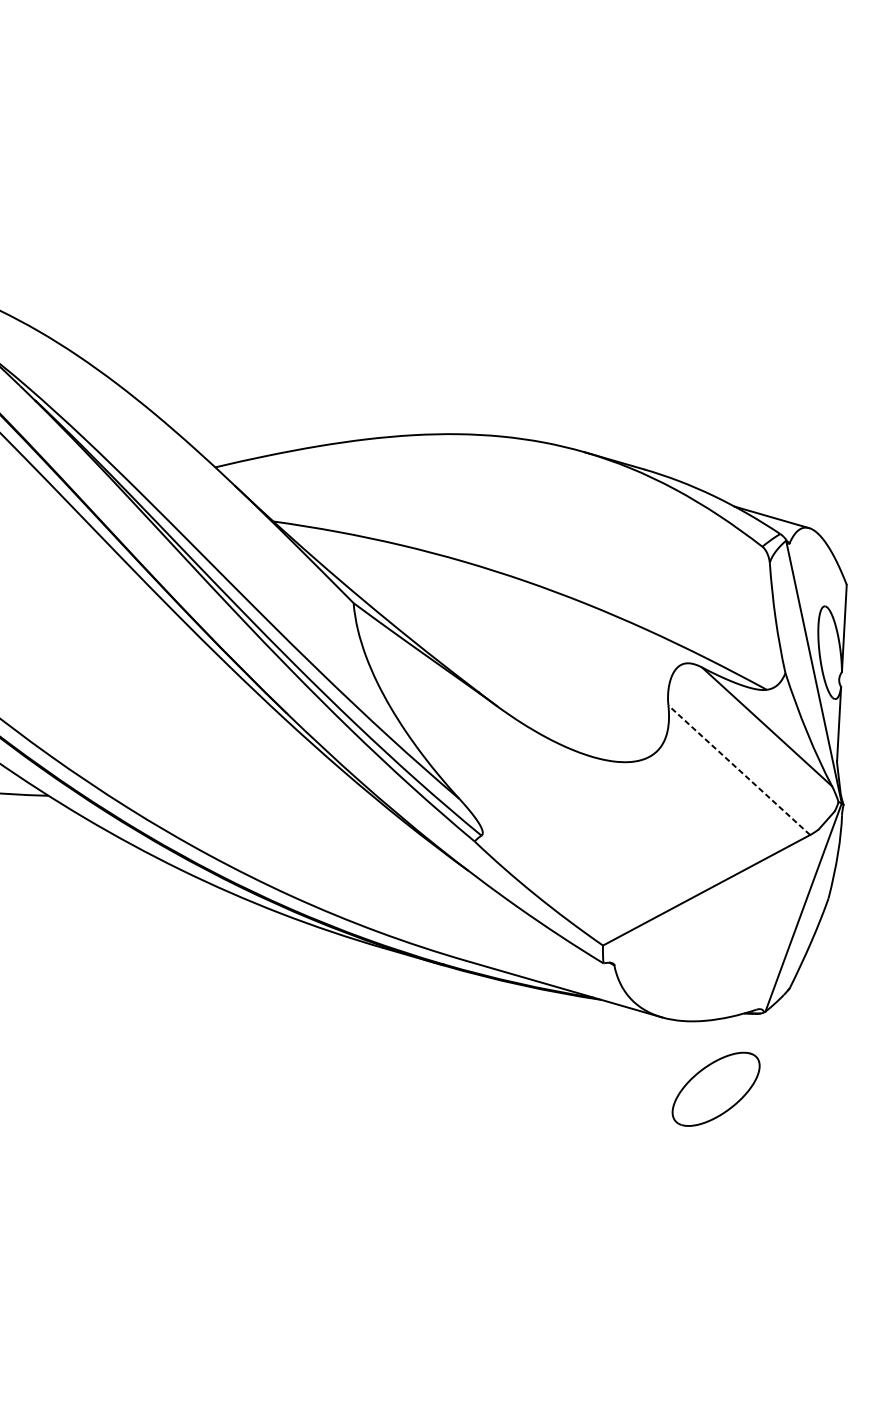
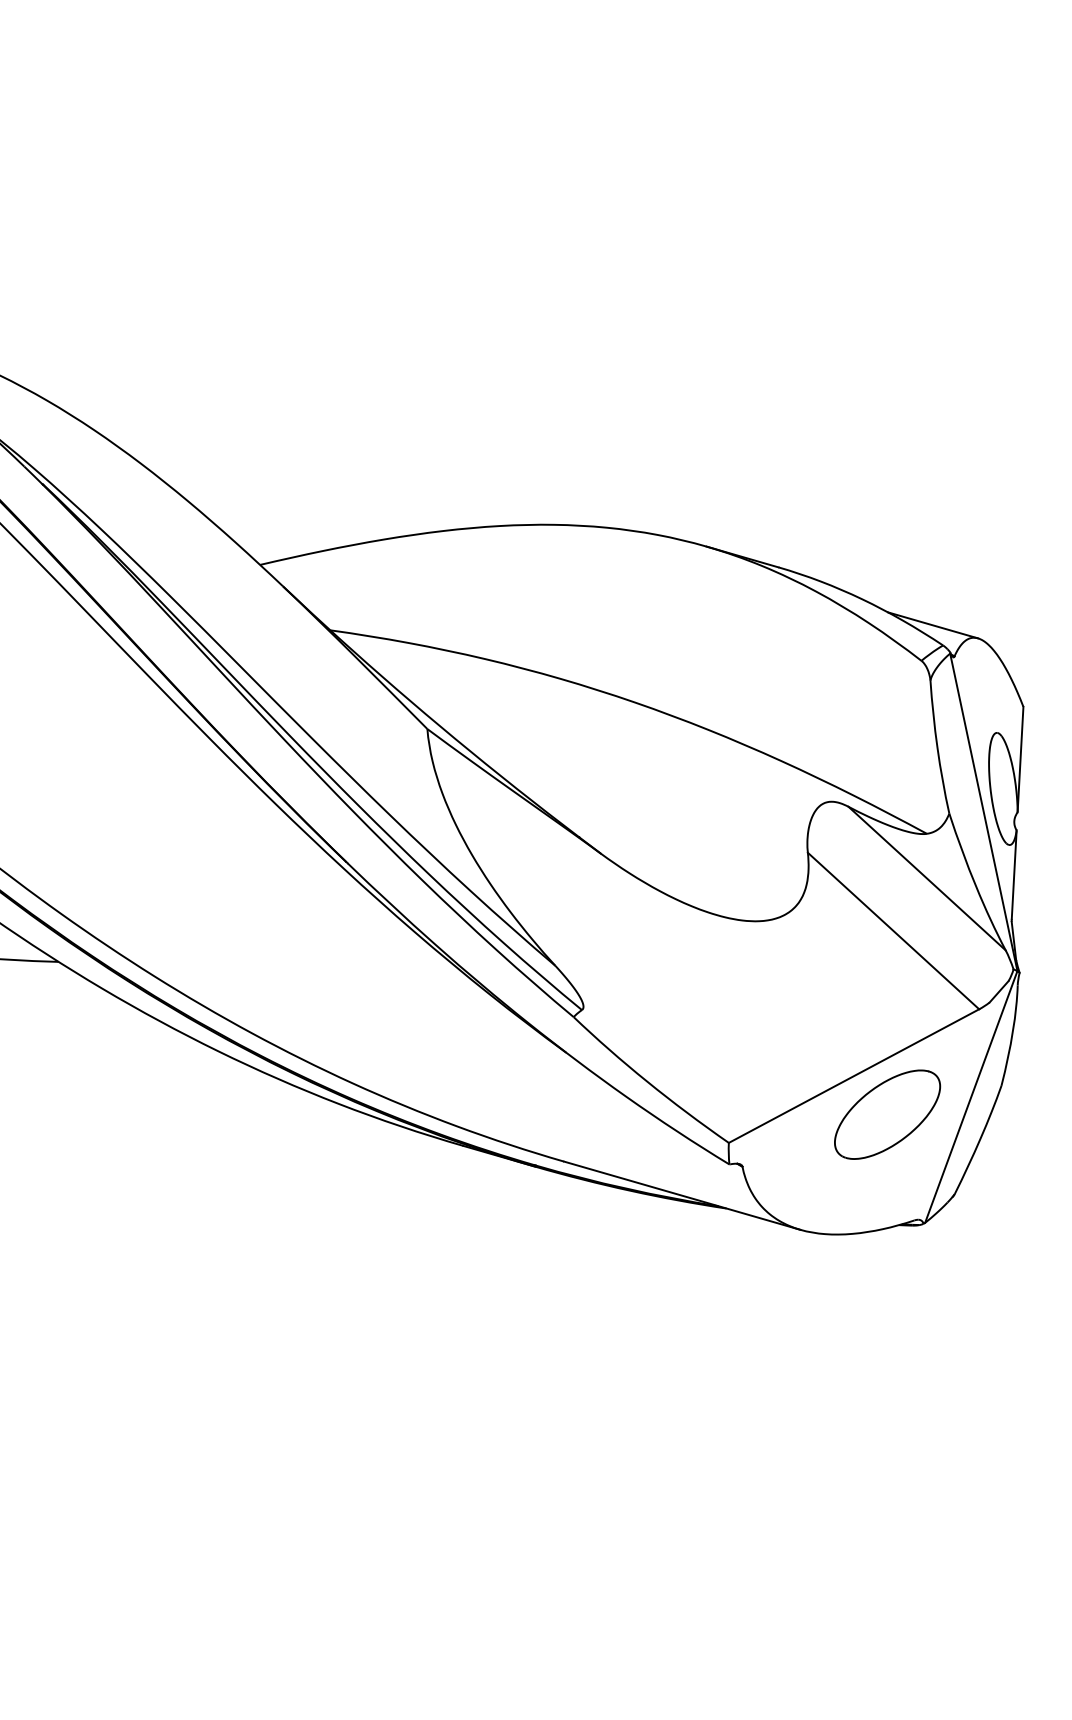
line: (739, 769) -> (893, 930), dashed -> solid
part: (716, 1089) -> (887, 1114), moved

